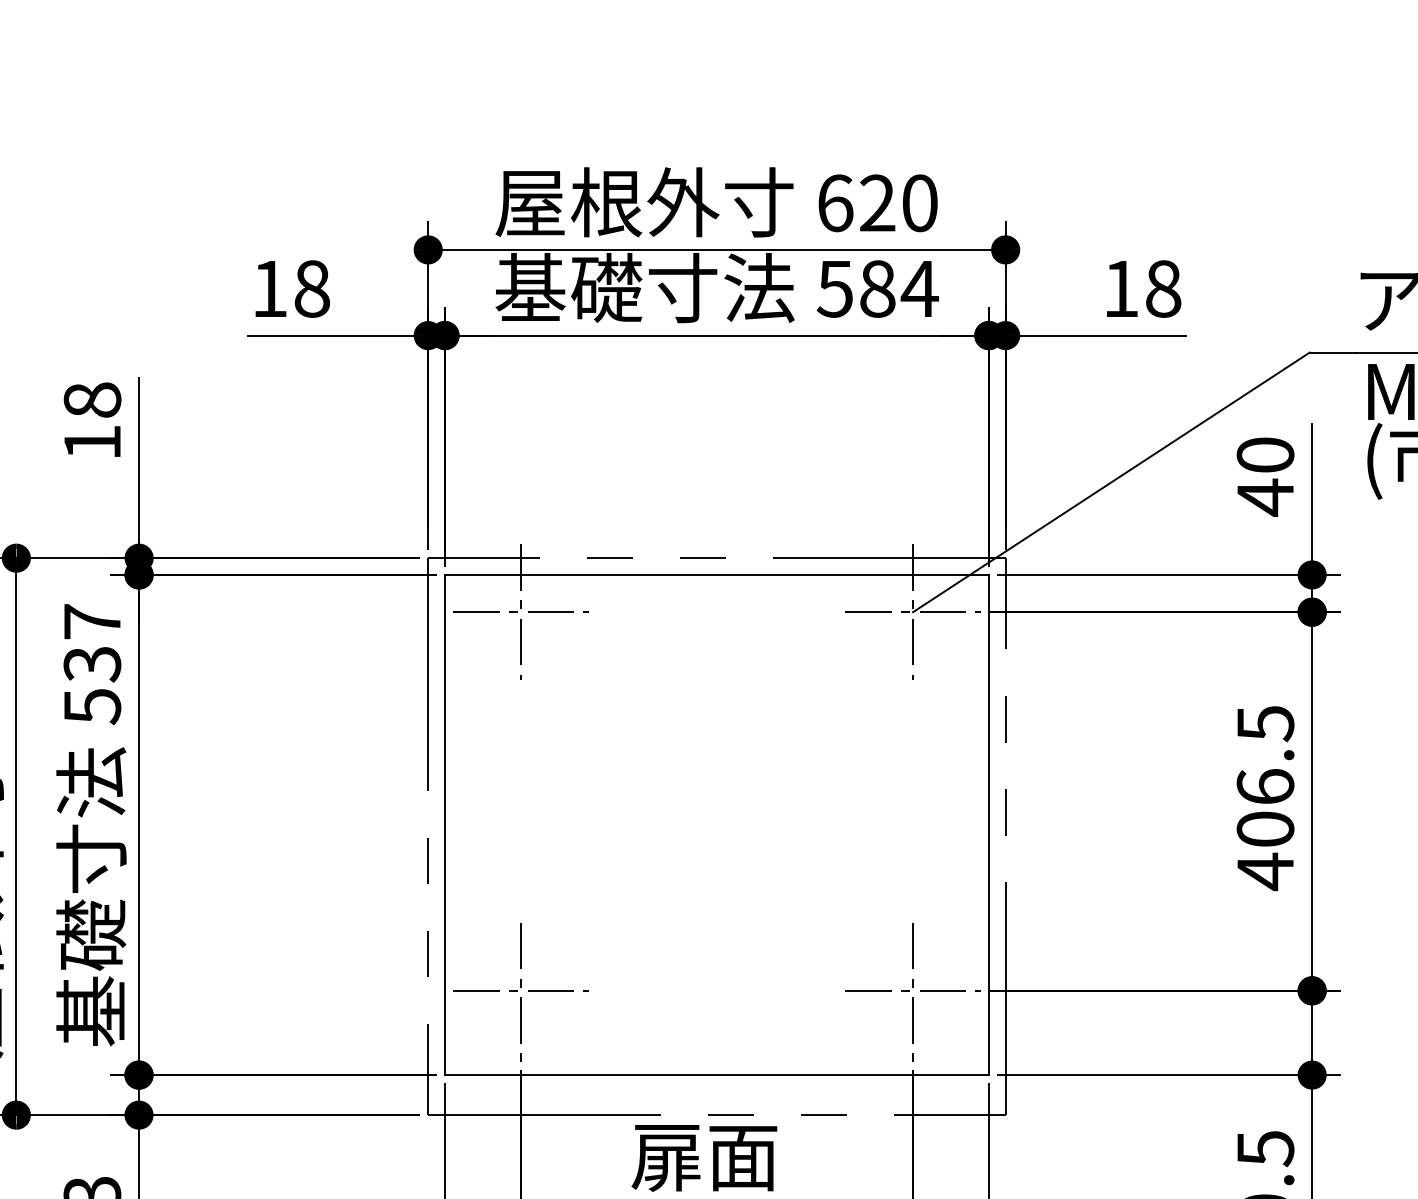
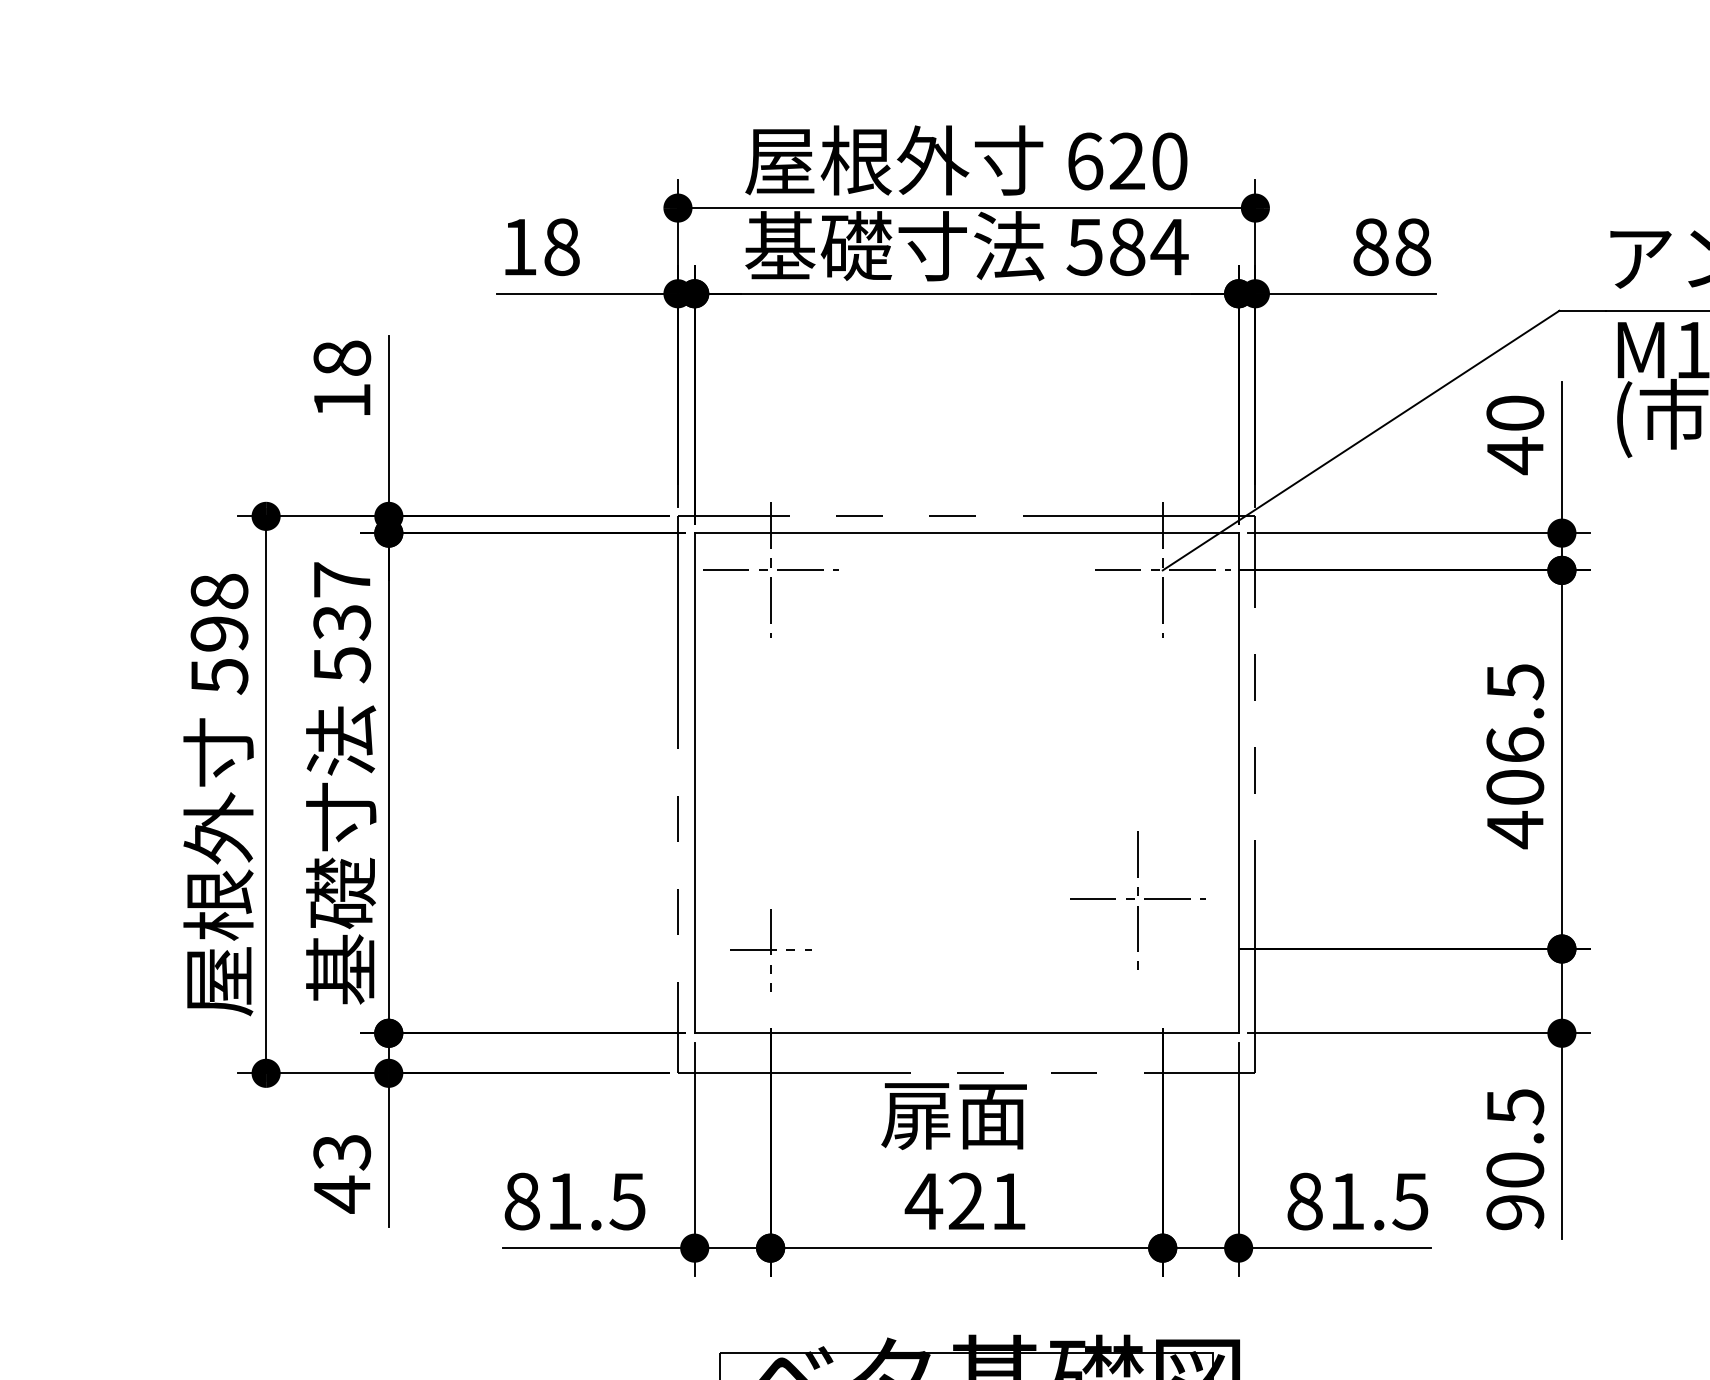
text: (1120, 289) -> (1370, 247), 18 -> 88
part: (520, 992) -> (770, 950), size x0.6
part: (912, 992) -> (1137, 900), moved

